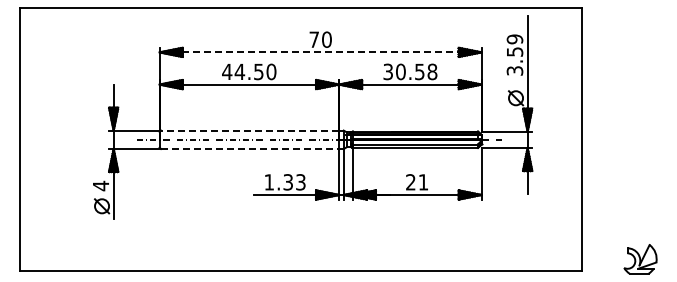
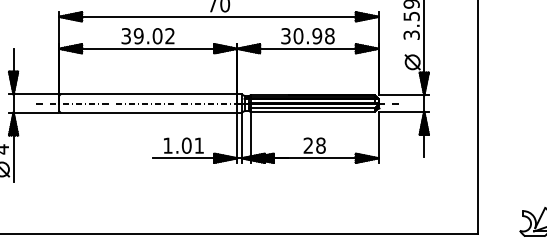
line: (320, 52) -> (218, 16), dashed -> solid
text: (249, 71) -> (148, 35), 44.50 -> 39.02
text: (419, 71) -> (316, 35), 30.58 -> 30.98
line: (249, 130) -> (148, 94), dashed -> solid
line: (250, 149) -> (149, 113), dashed -> solid
text: (294, 182) -> (192, 145), 1.33 -> 1.01
text: (423, 182) -> (320, 145), 21 -> 28

